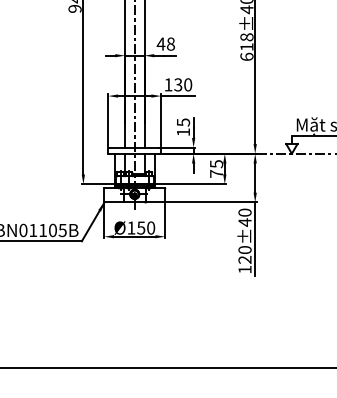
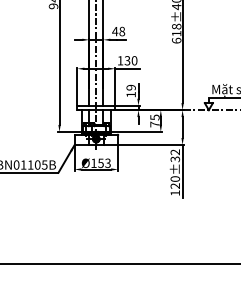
text: (182, 122) -> (130, 87), 15 -> 19
text: (245, 217) -> (175, 155), 120±40 -> 120±32
text: (150, 226) -> (107, 162), Ø150 -> Ø153

